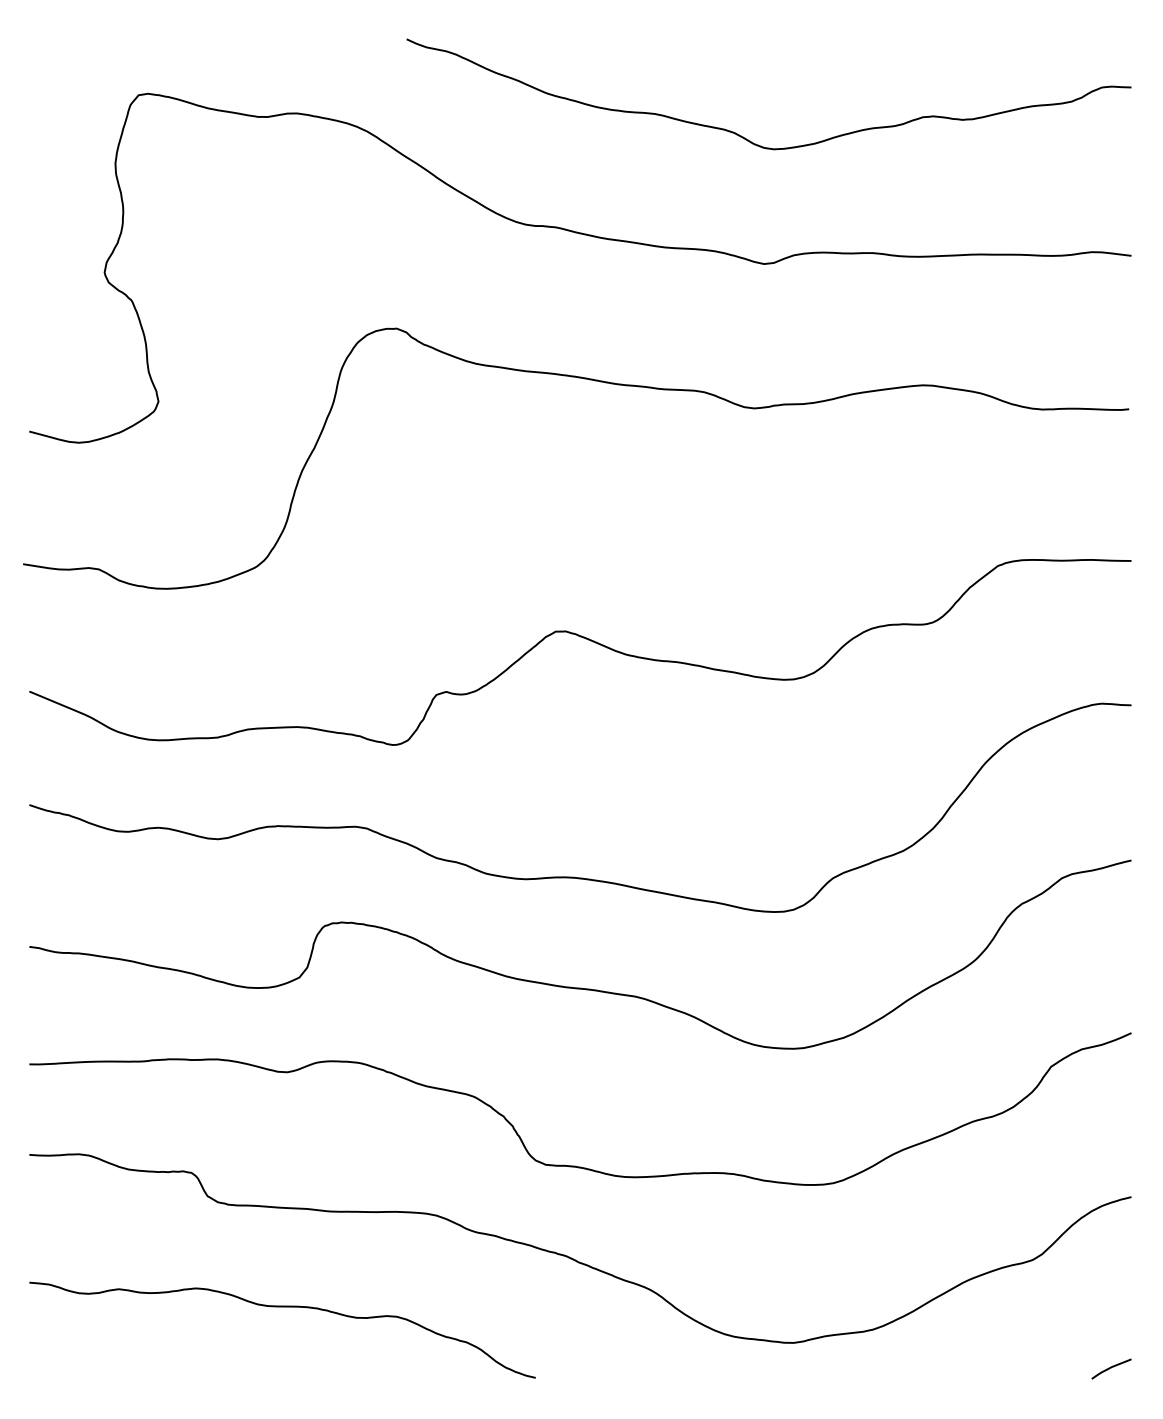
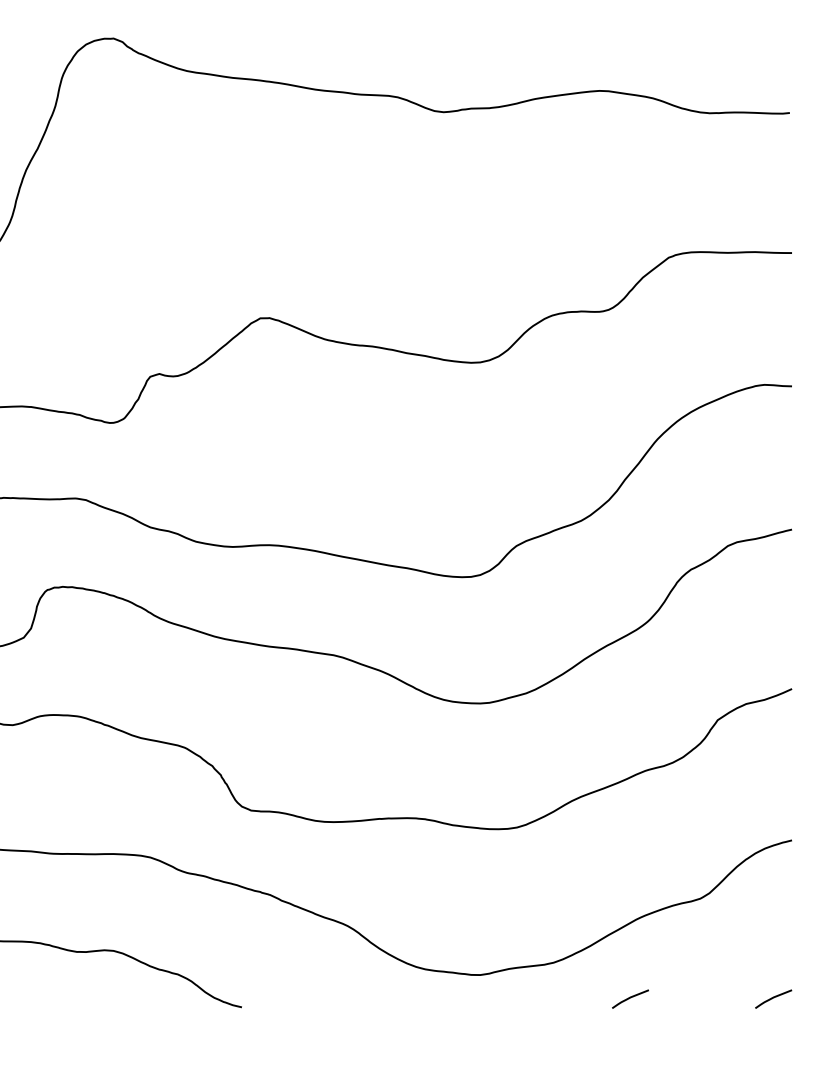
curve: (956, 1368) -> (630, 998), added

